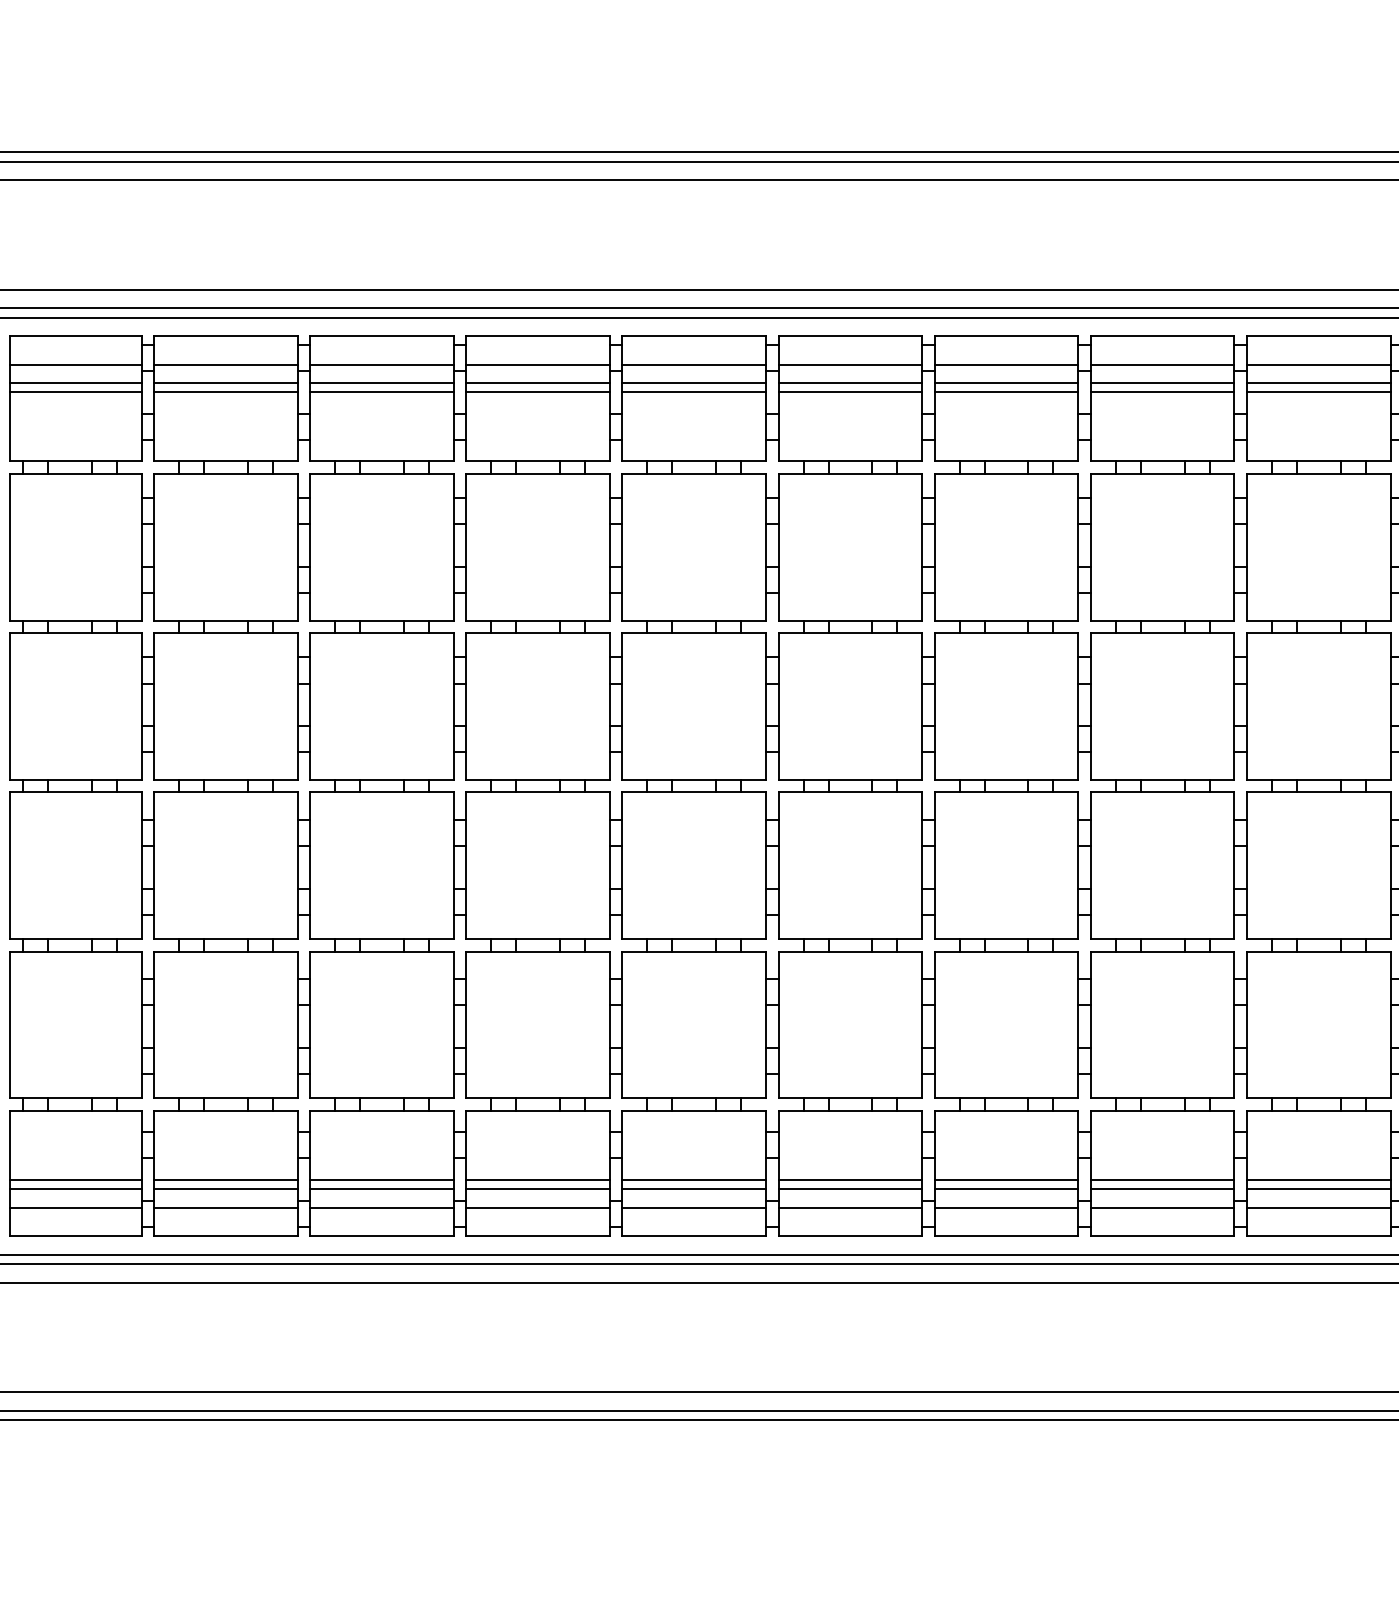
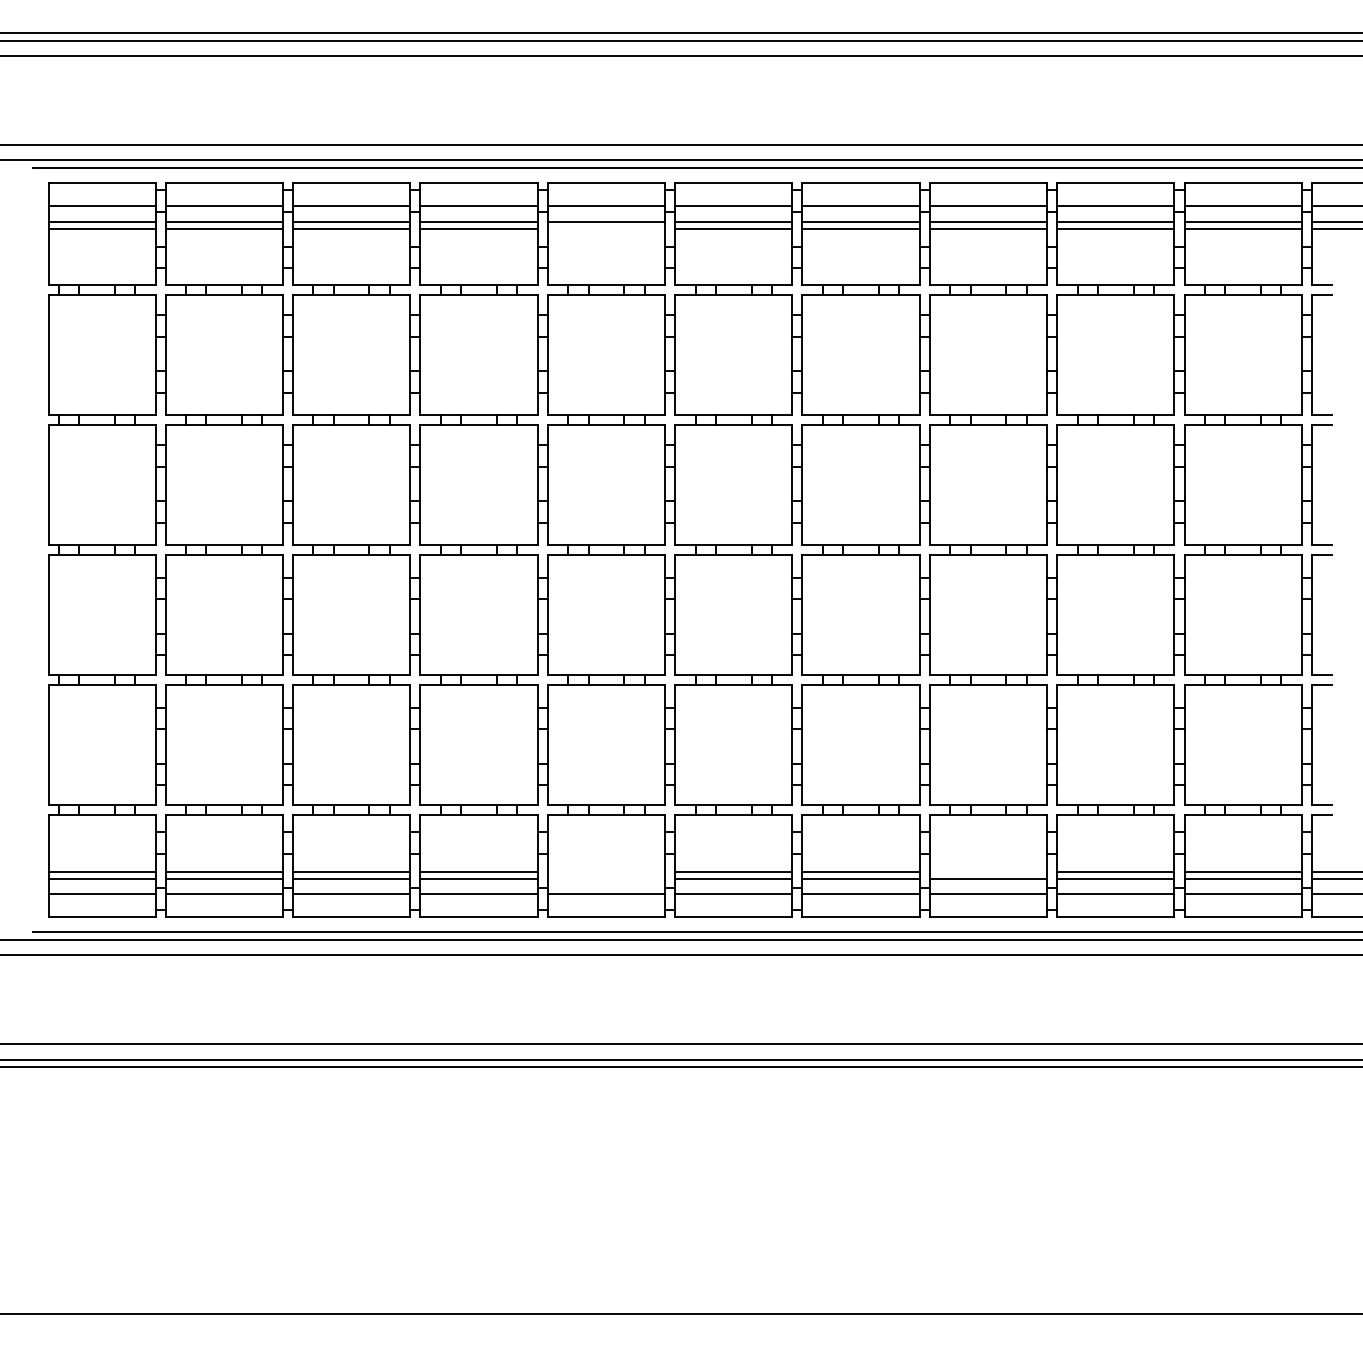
line: (693, 391) -> (605, 228), removed
line: (693, 1180) -> (605, 871), removed
line: (1162, 1180) -> (988, 871), removed
line: (693, 1188) -> (605, 878), removed

